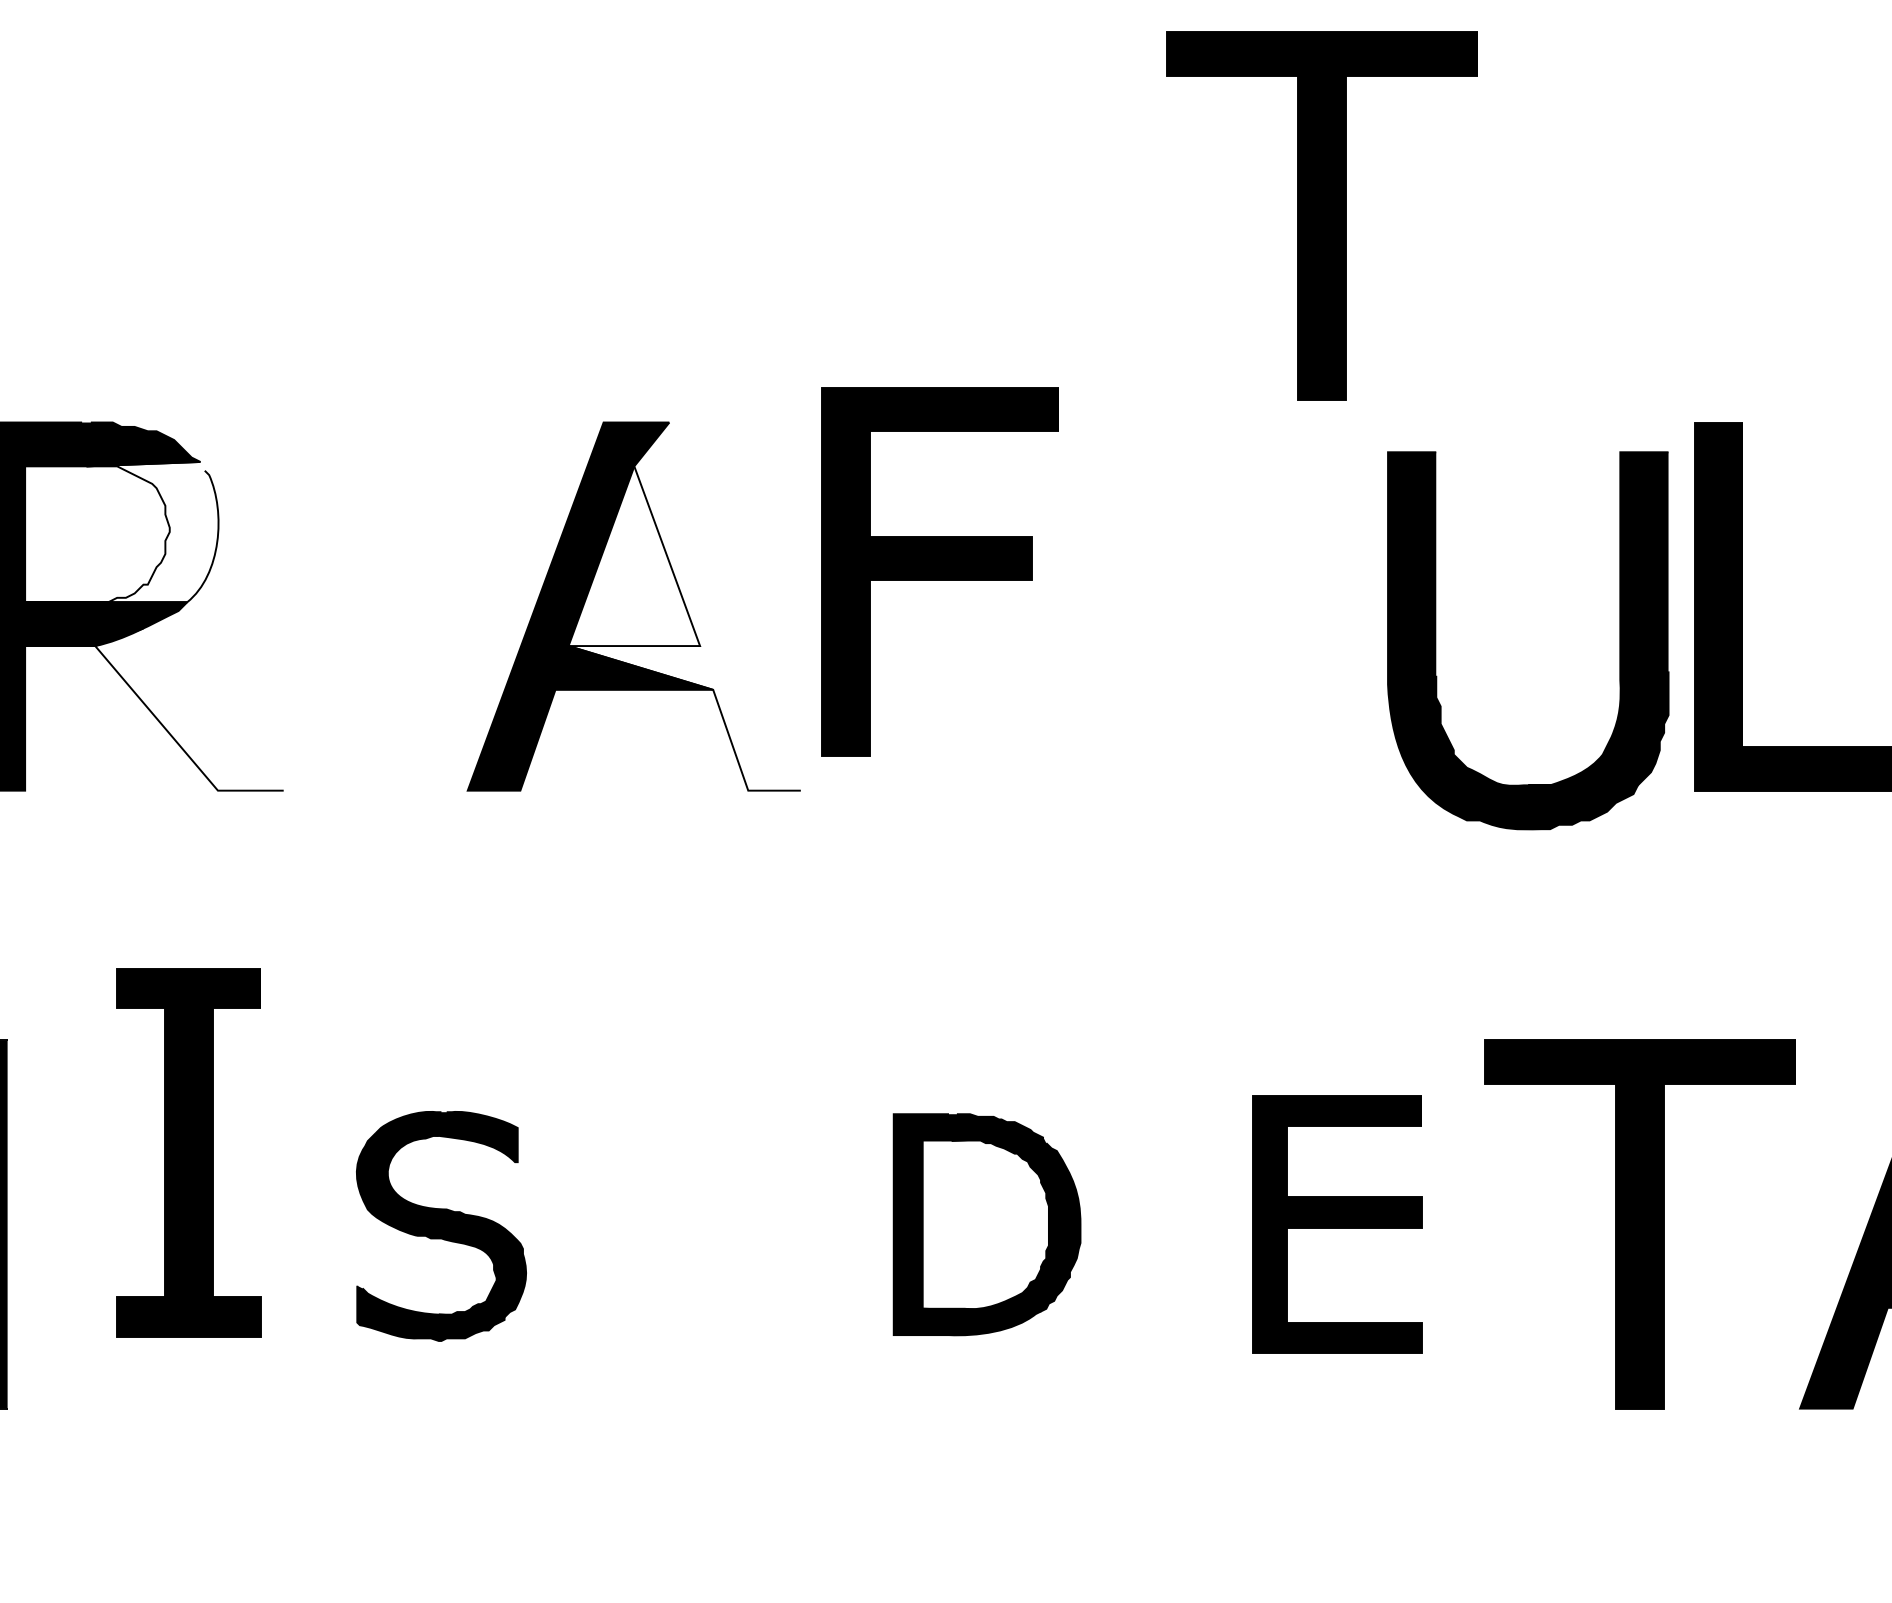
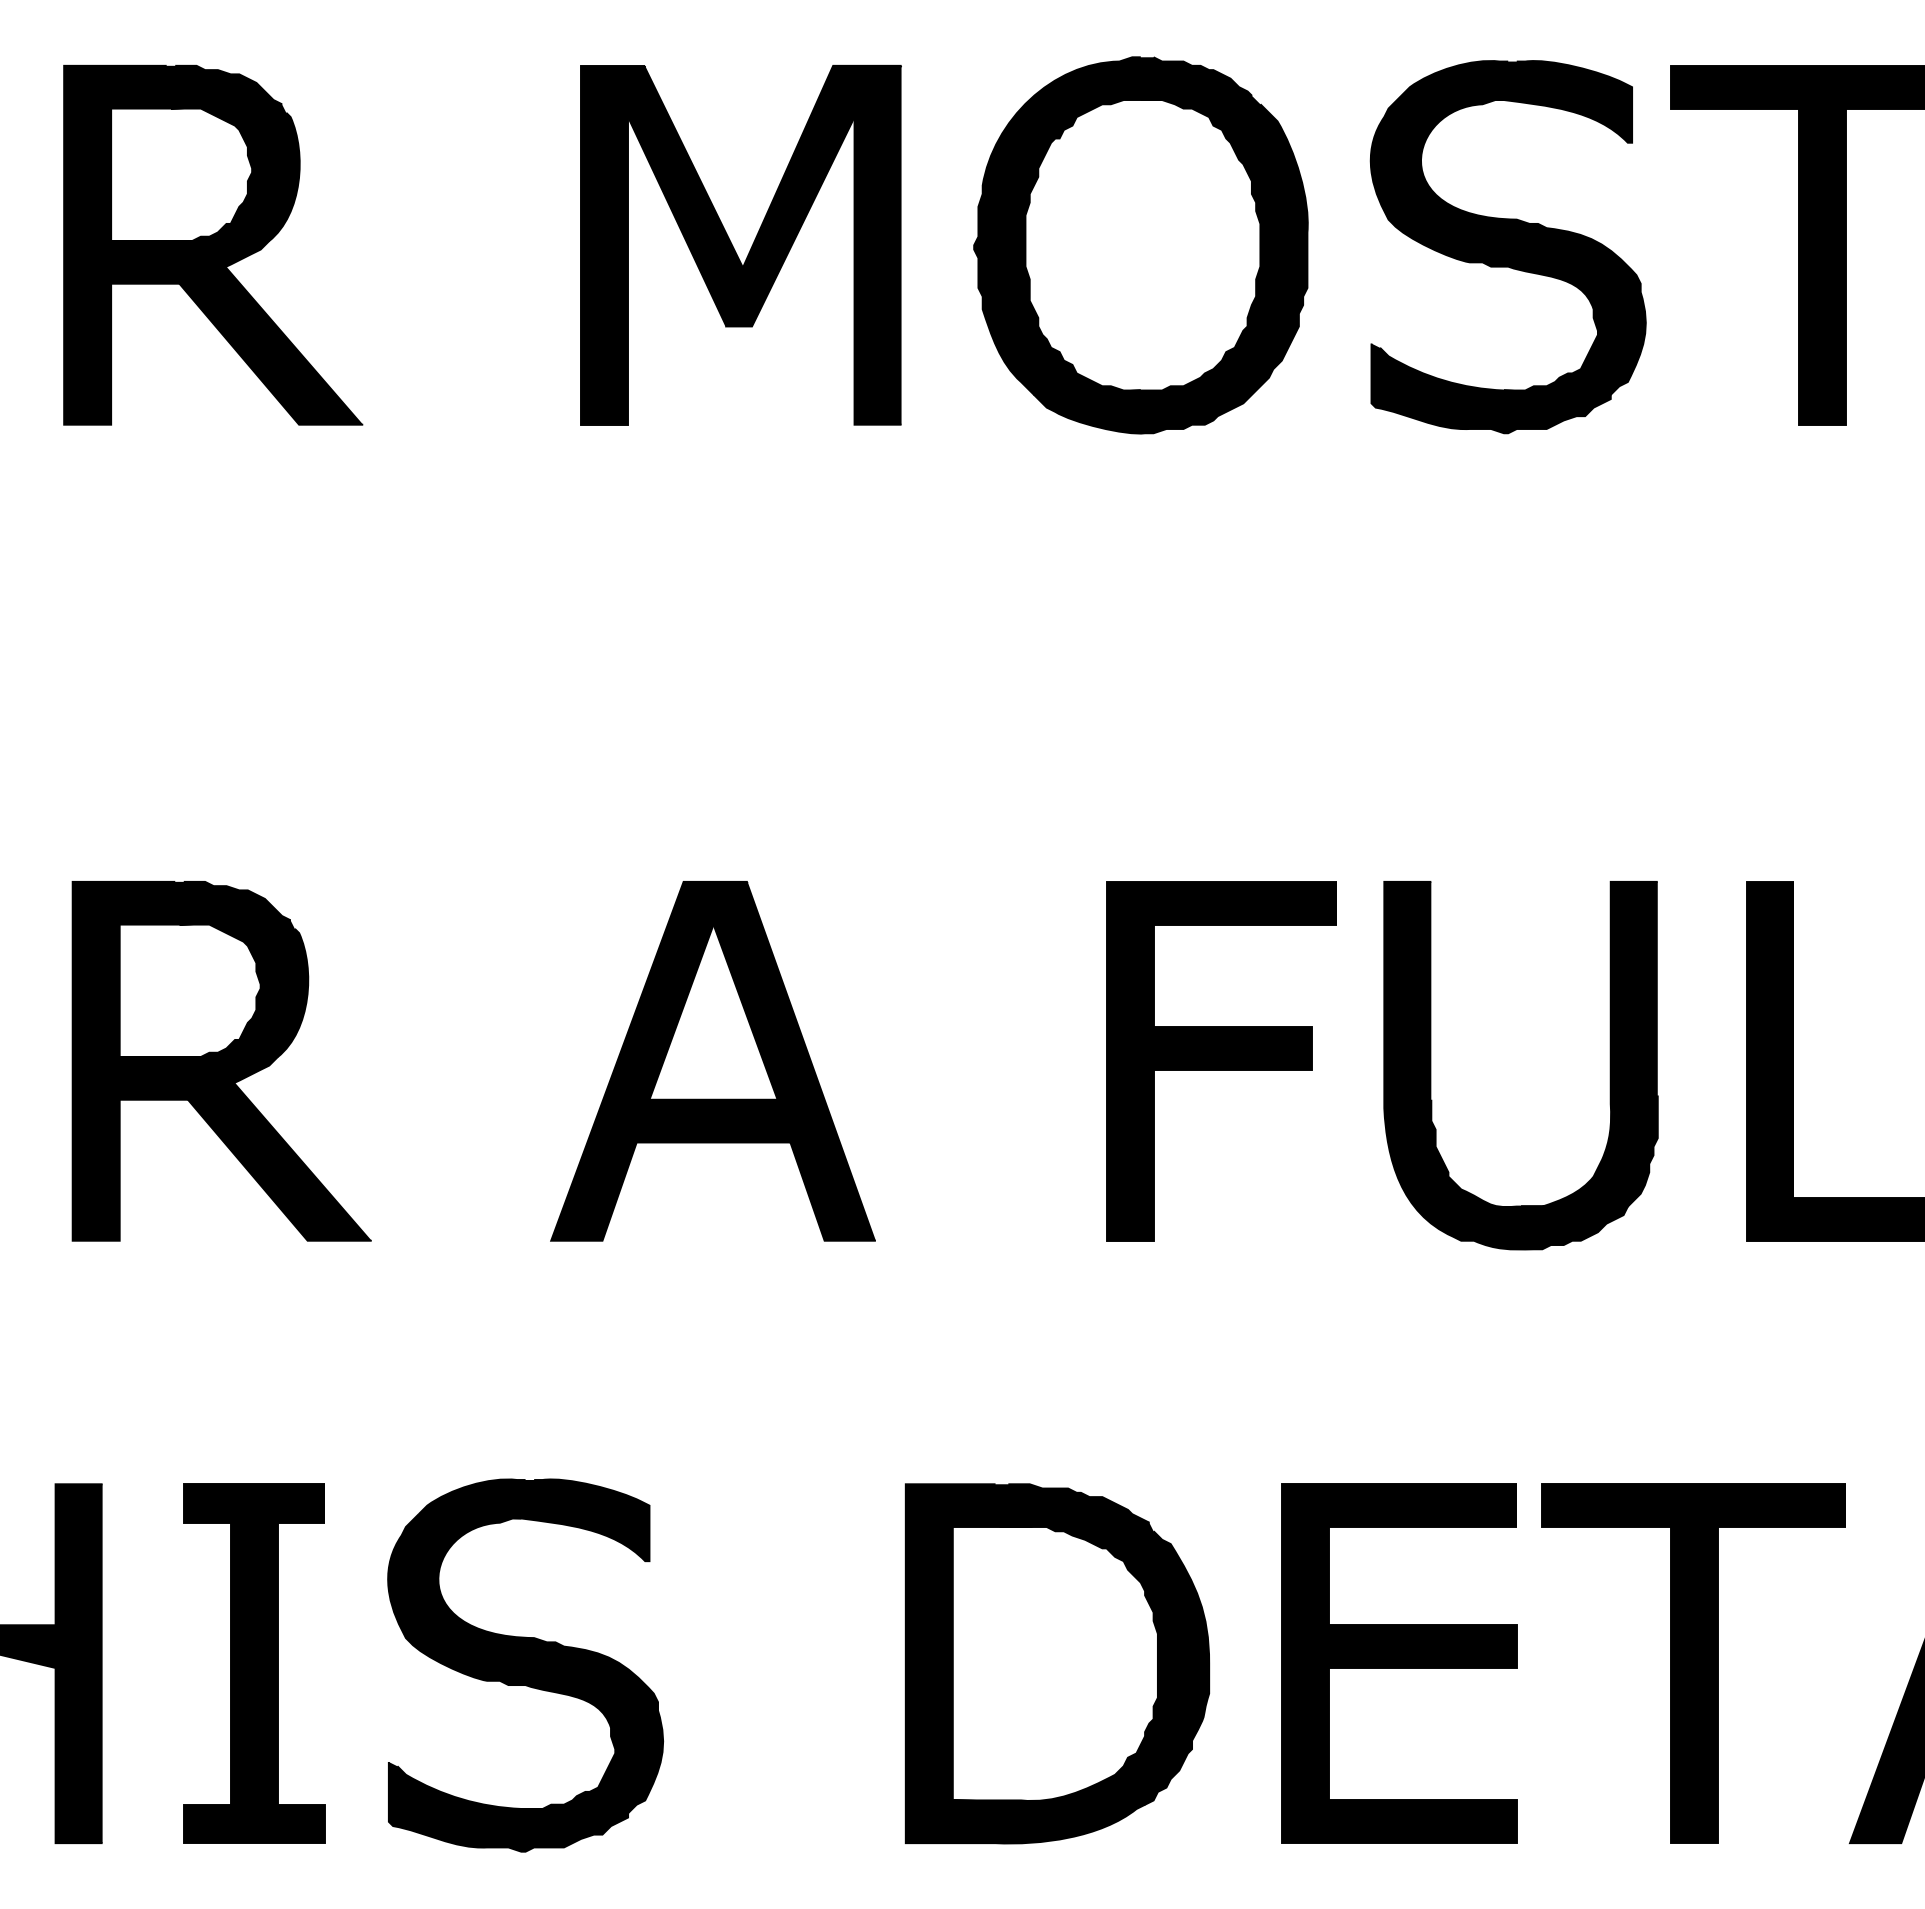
part: (1321, 215) -> (1383, 680), removed
fill: (121, 531) -> (213, 988), added
part: (939, 571) -> (1221, 1061), moved
fill: (684, 605) -> (762, 1060), added
part: (1436, 640) -> (1431, 1065), moved
fill: (189, 709) -> (279, 1161), added
part: (189, 1152) -> (254, 1663), moved
part: (987, 1224) -> (1057, 1663), size x1.67
part: (1337, 1224) -> (1399, 1663), size x1.43
part: (441, 1226) -> (525, 1665), size x1.67

